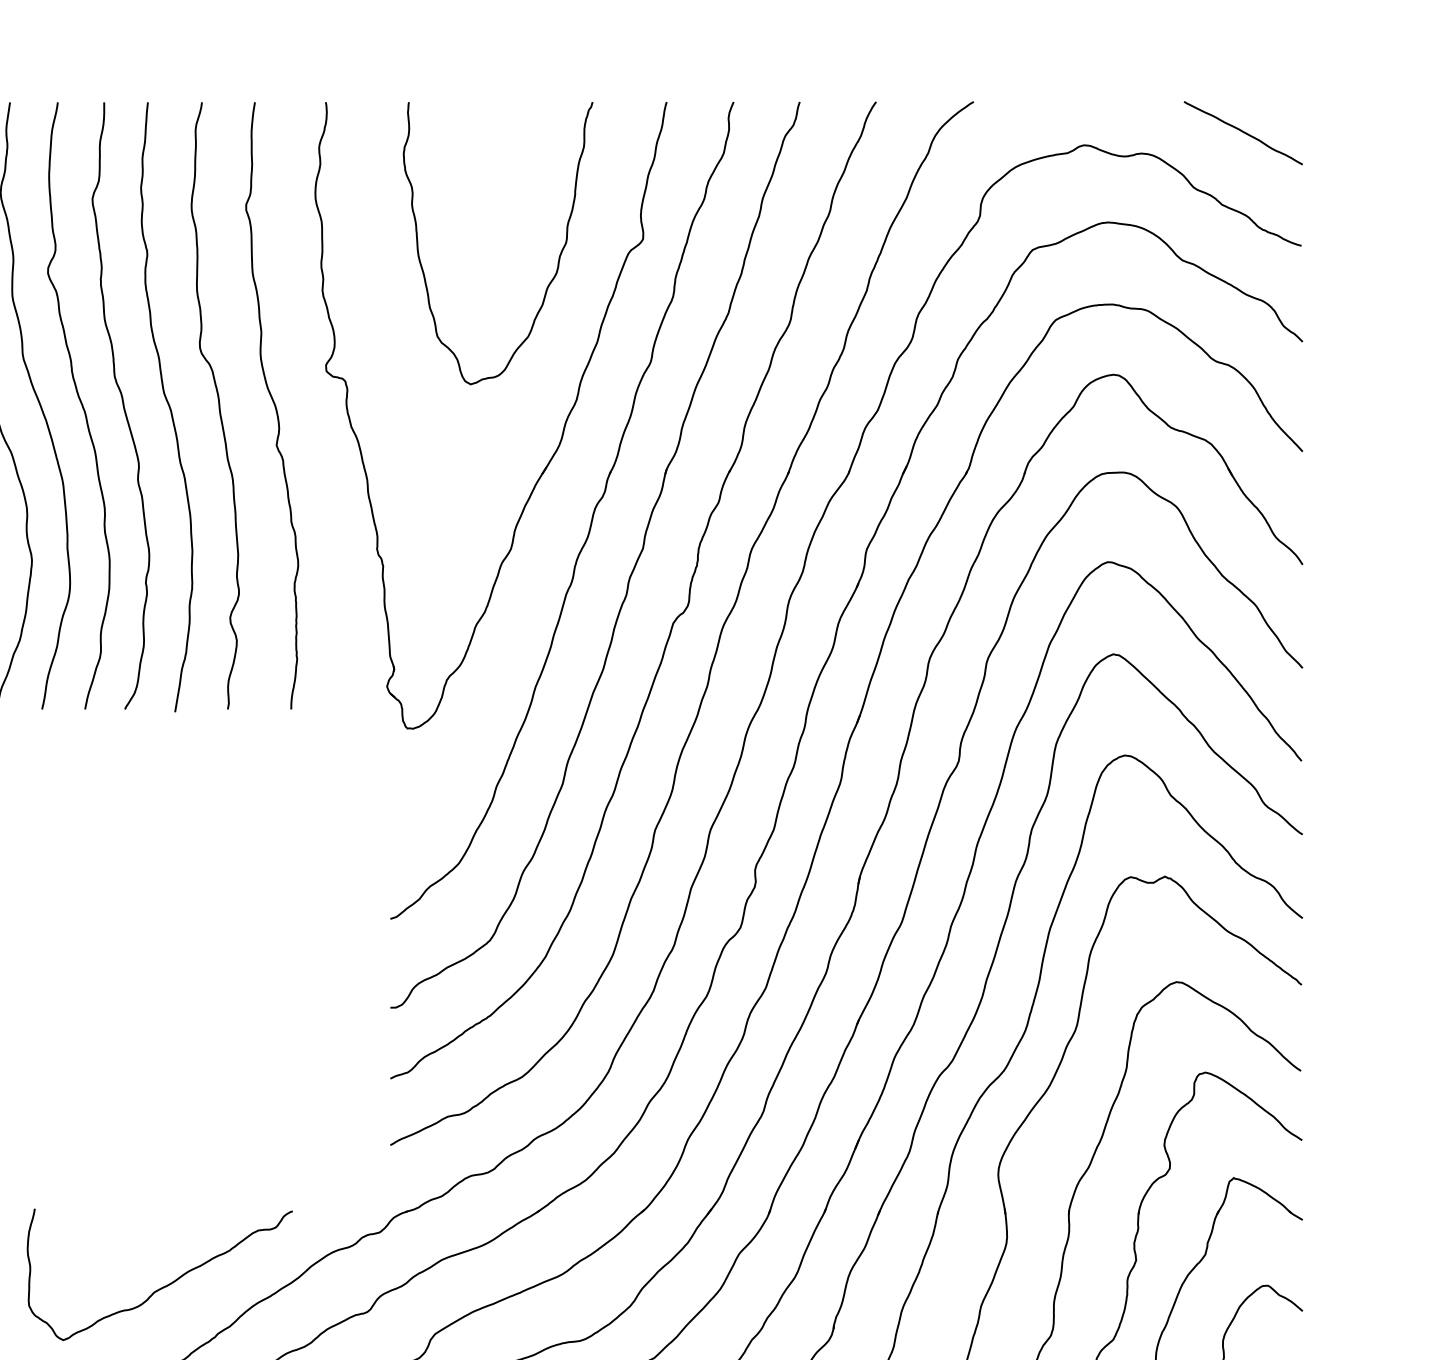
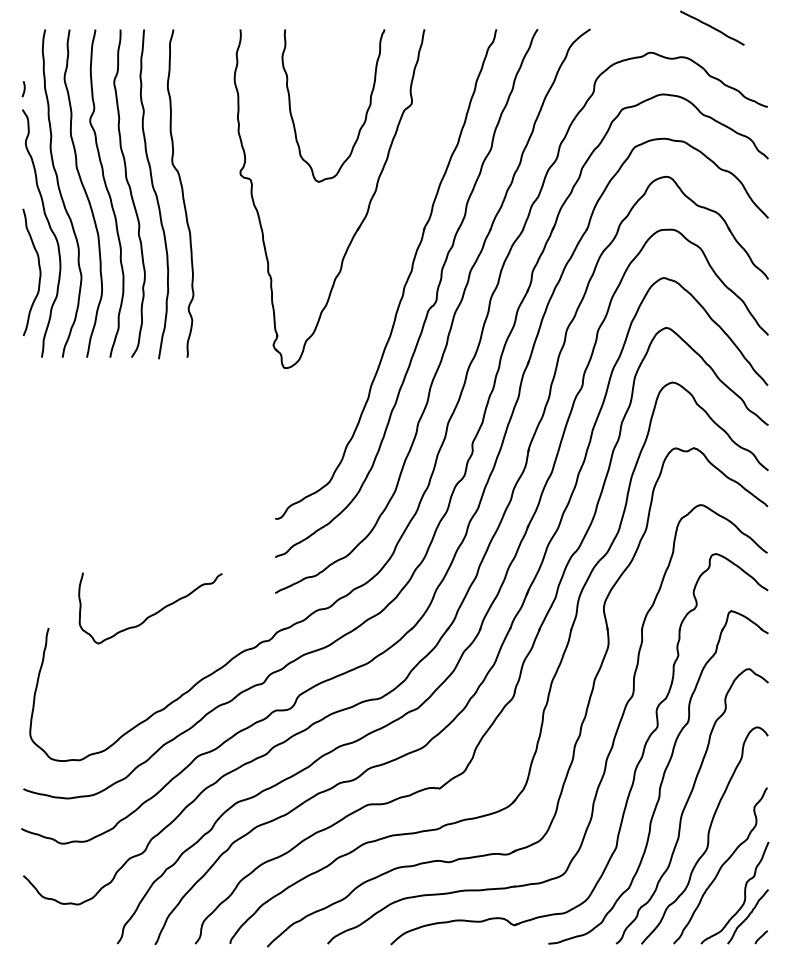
line: (1243, 131) -> (712, 27), moved
curve: (272, 403) -> (211, 192), removed
part: (590, 516) -> (383, 253), removed
curve: (165, 1284) -> (153, 613), moved

